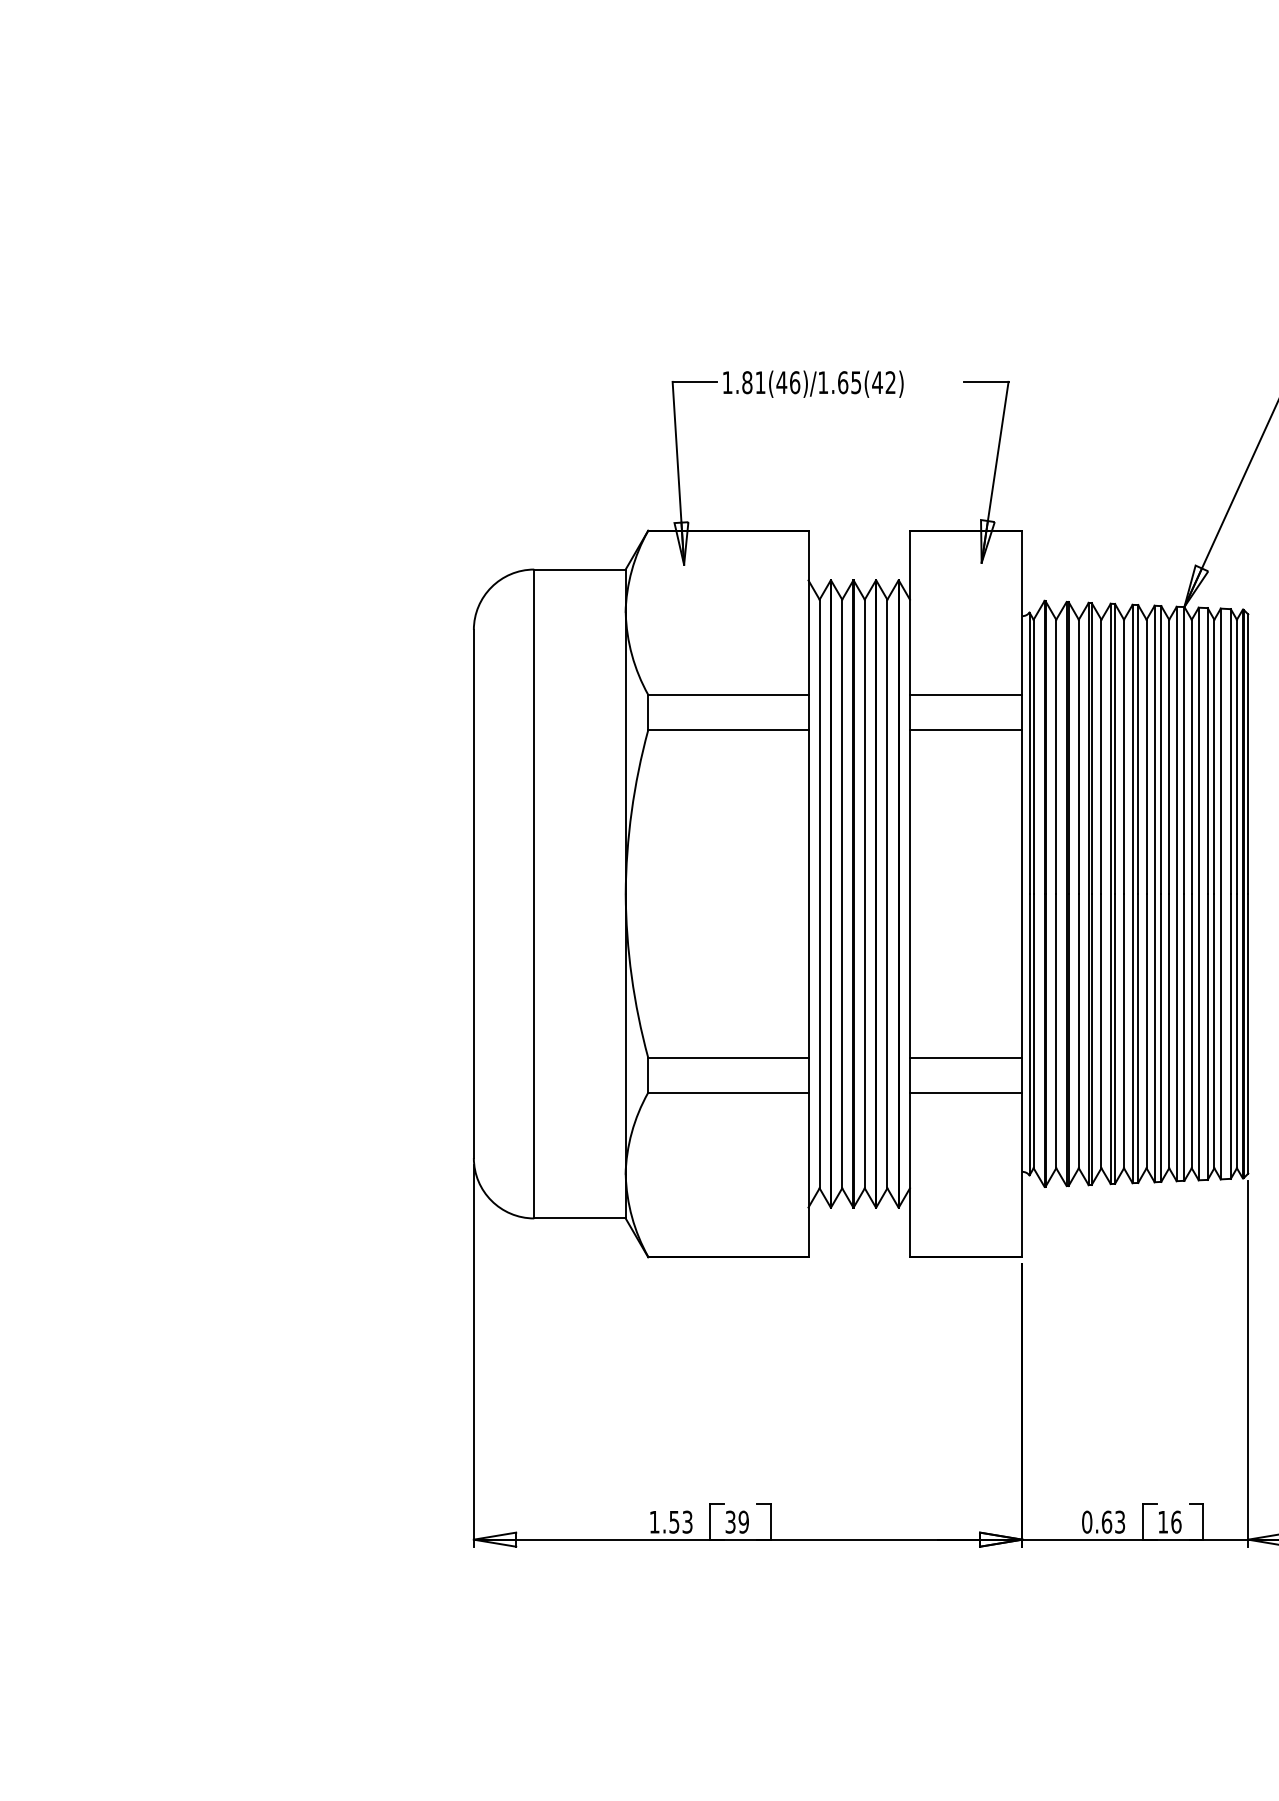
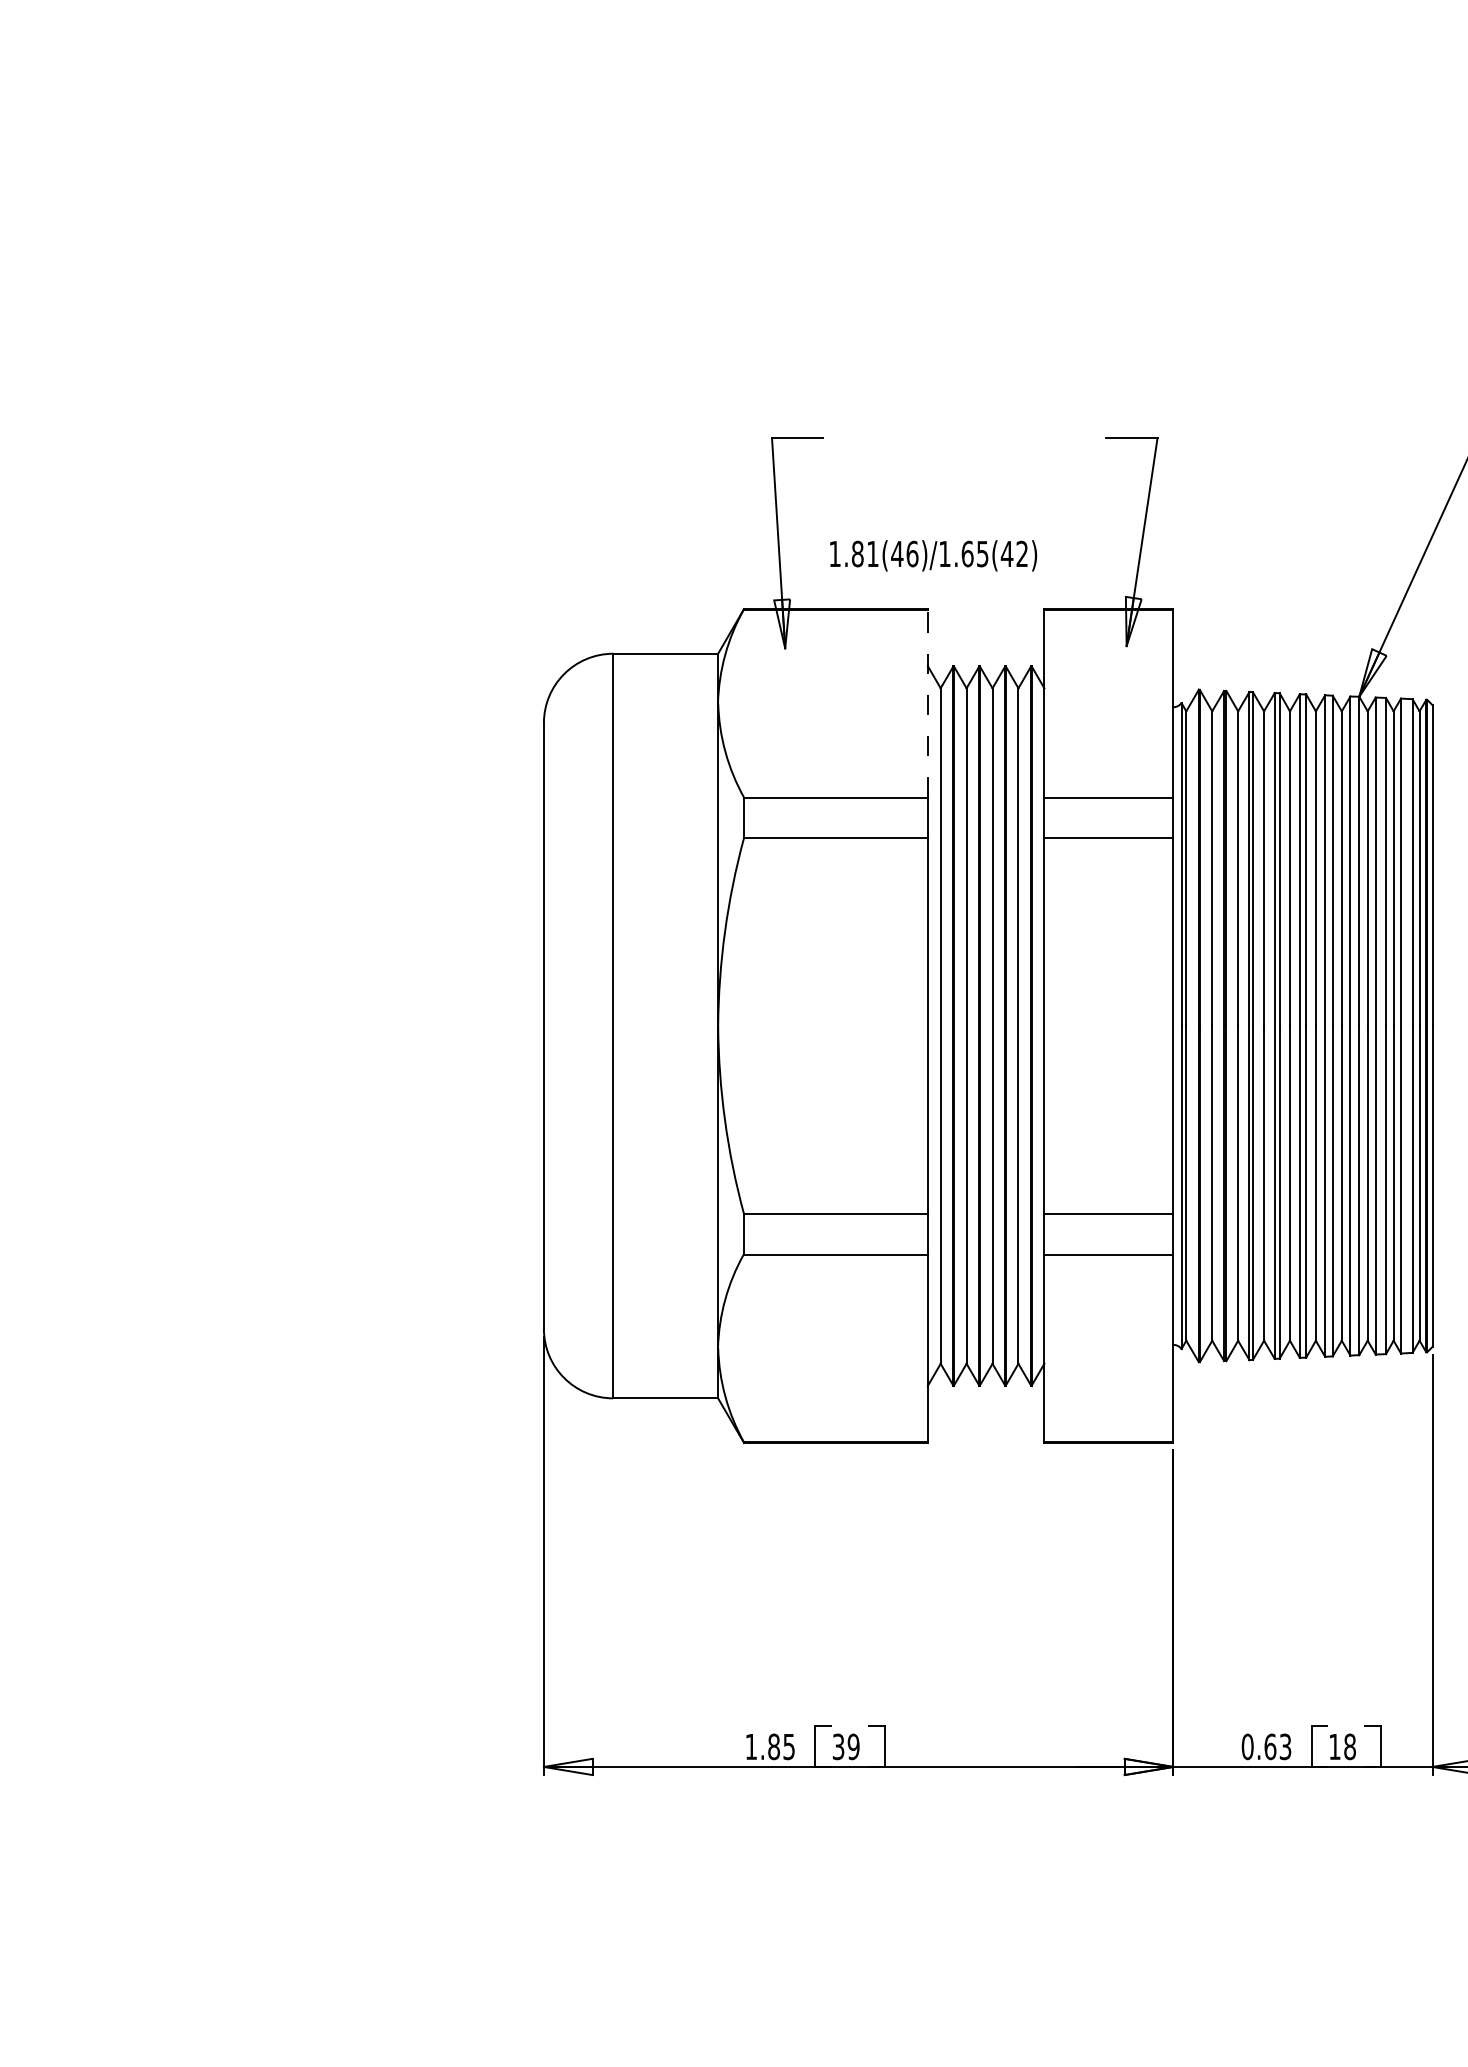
text: (813, 383) -> (933, 554), moved
line: (808, 613) -> (927, 704), solid -> dashed
text: (680, 1521) -> (781, 1746), 1.53 -> 1.85
text: (1176, 1521) -> (1350, 1746), 16 -> 18

